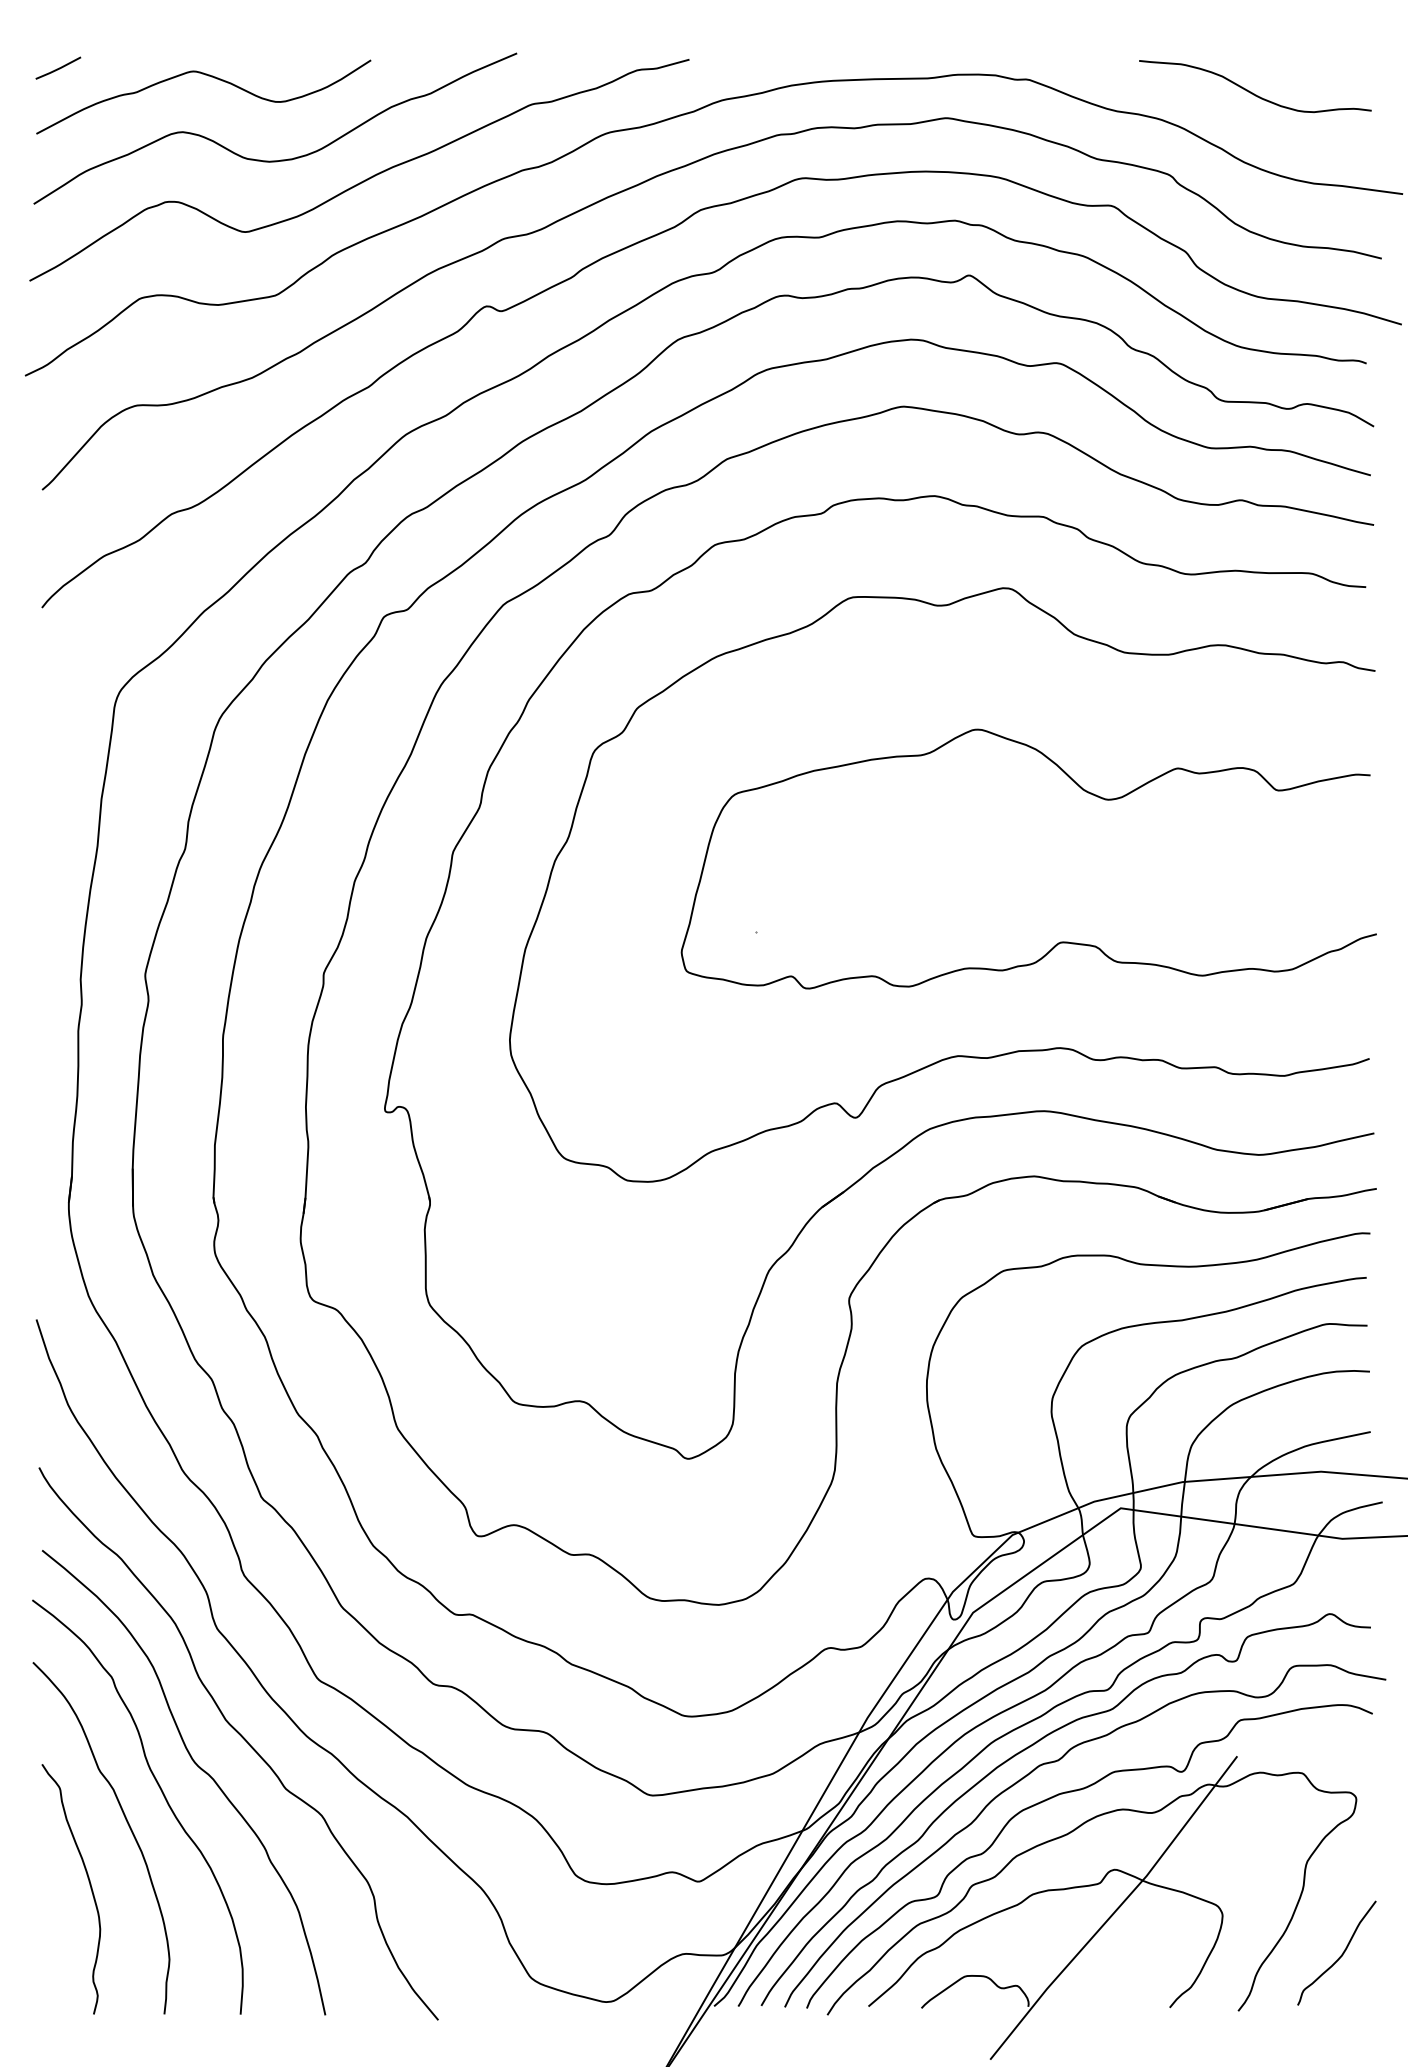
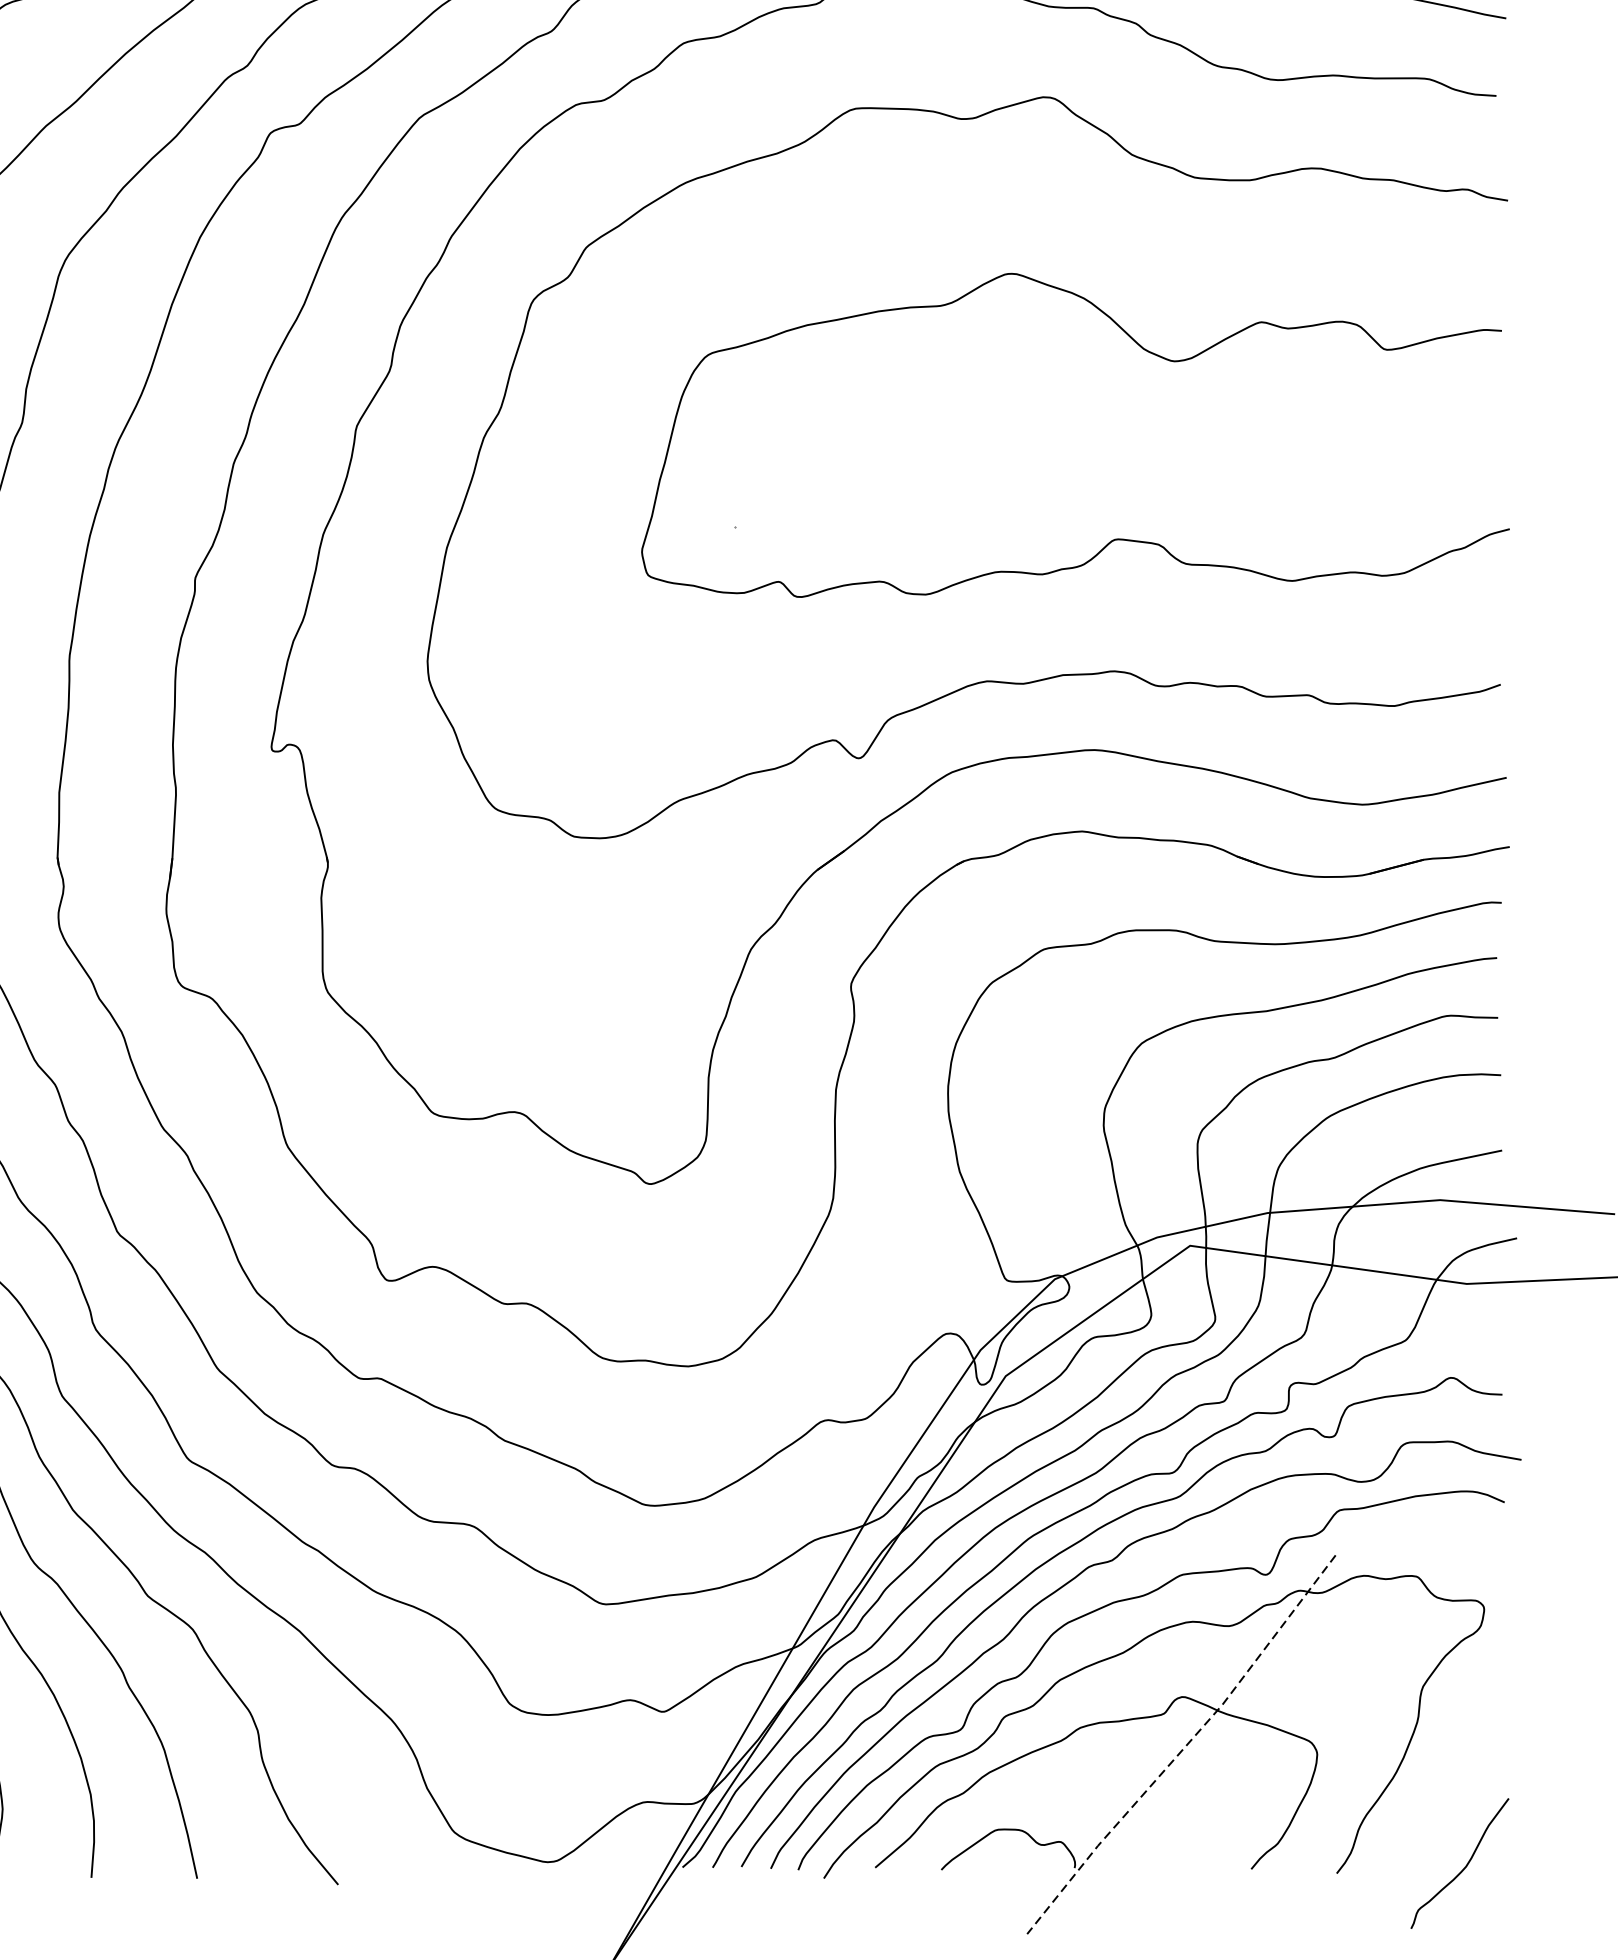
line: (1116, 1910) -> (1184, 1747), solid -> dashed
curve: (1340, 1955) -> (1464, 1866), moved

